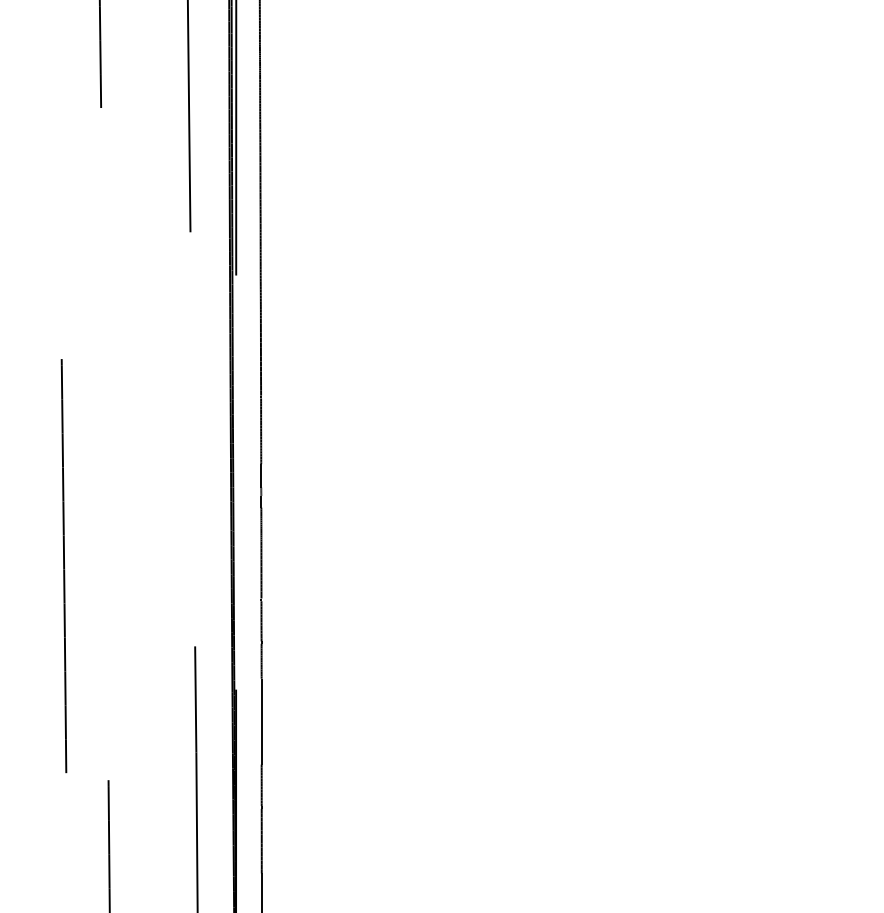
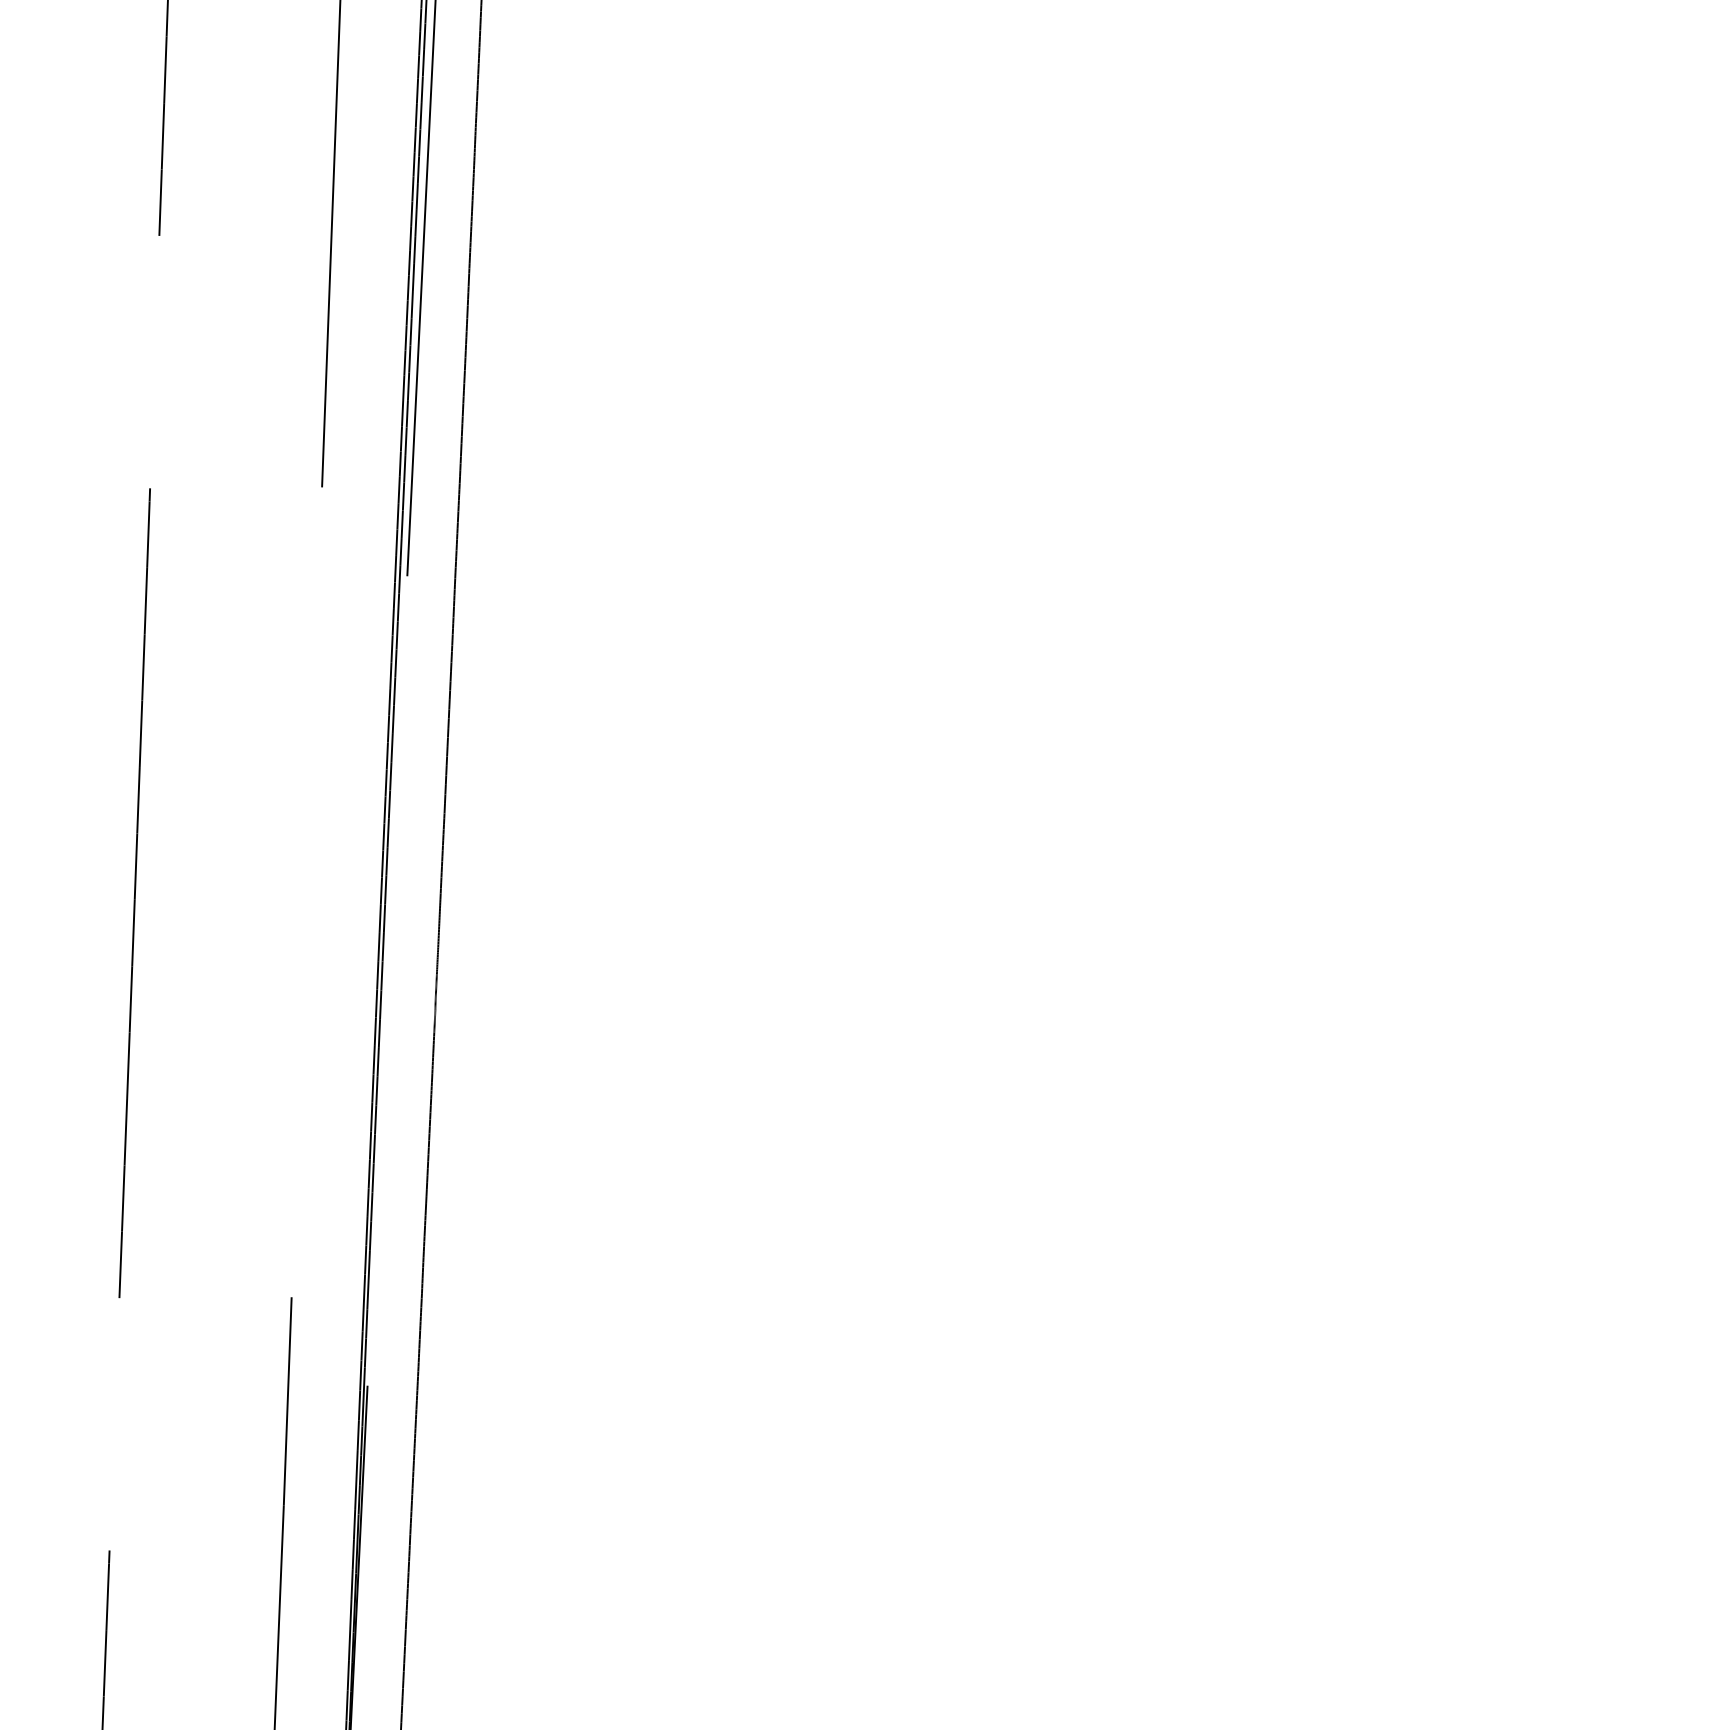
line: (63, 566) -> (133, 893), moved

